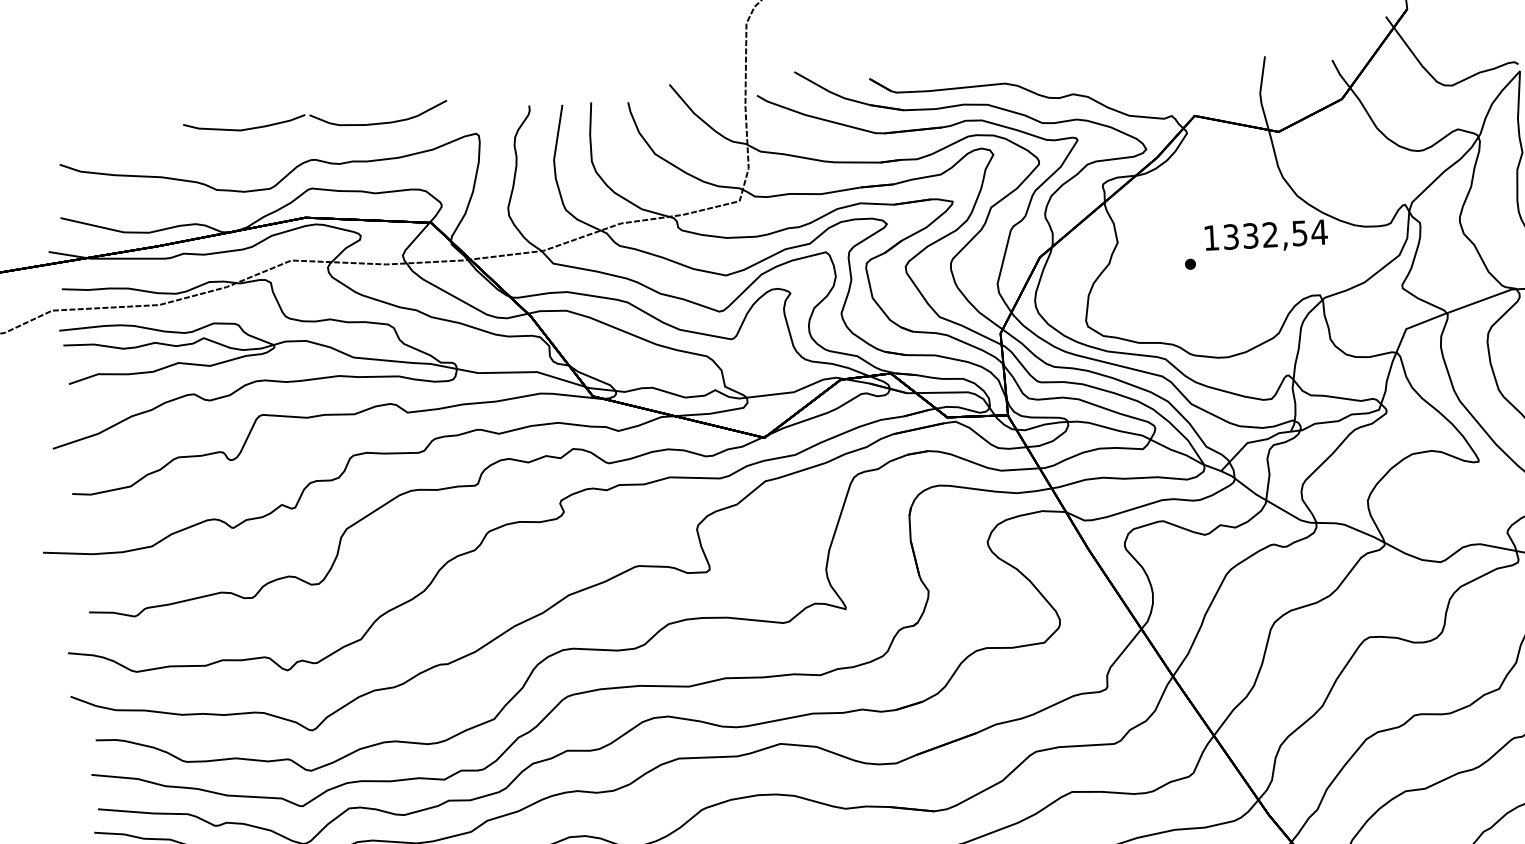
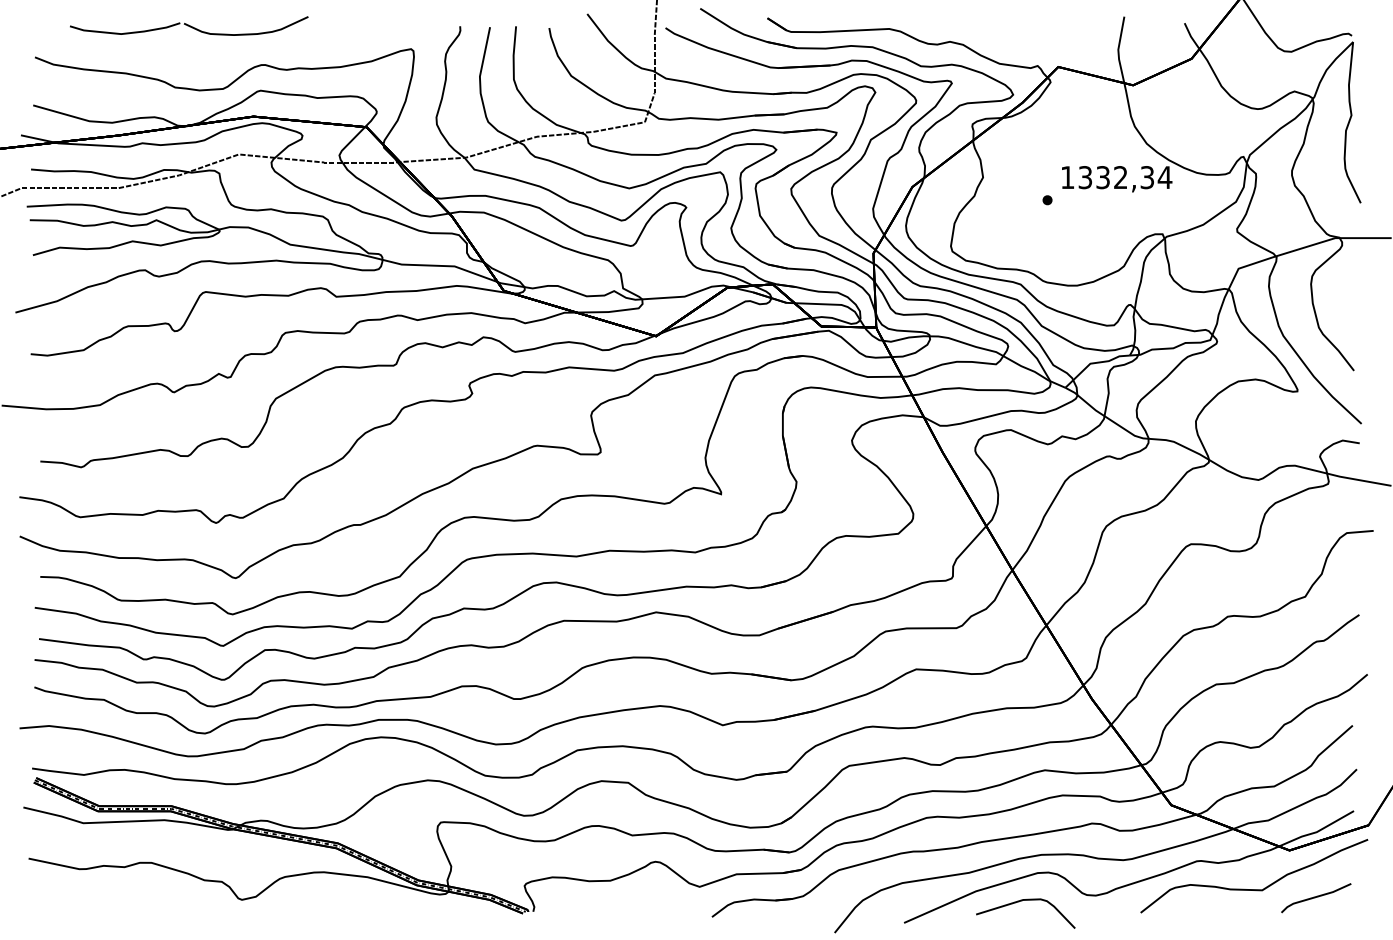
part: (315, 116) -> (189, 25), moved
text: (1299, 233) -> (1147, 177), 1332,54 -> 1332,34

